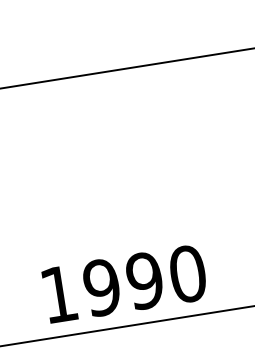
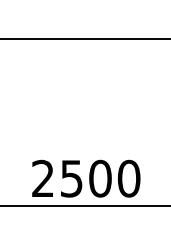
text: (101, 287) -> (71, 178), 1990 -> 2500

